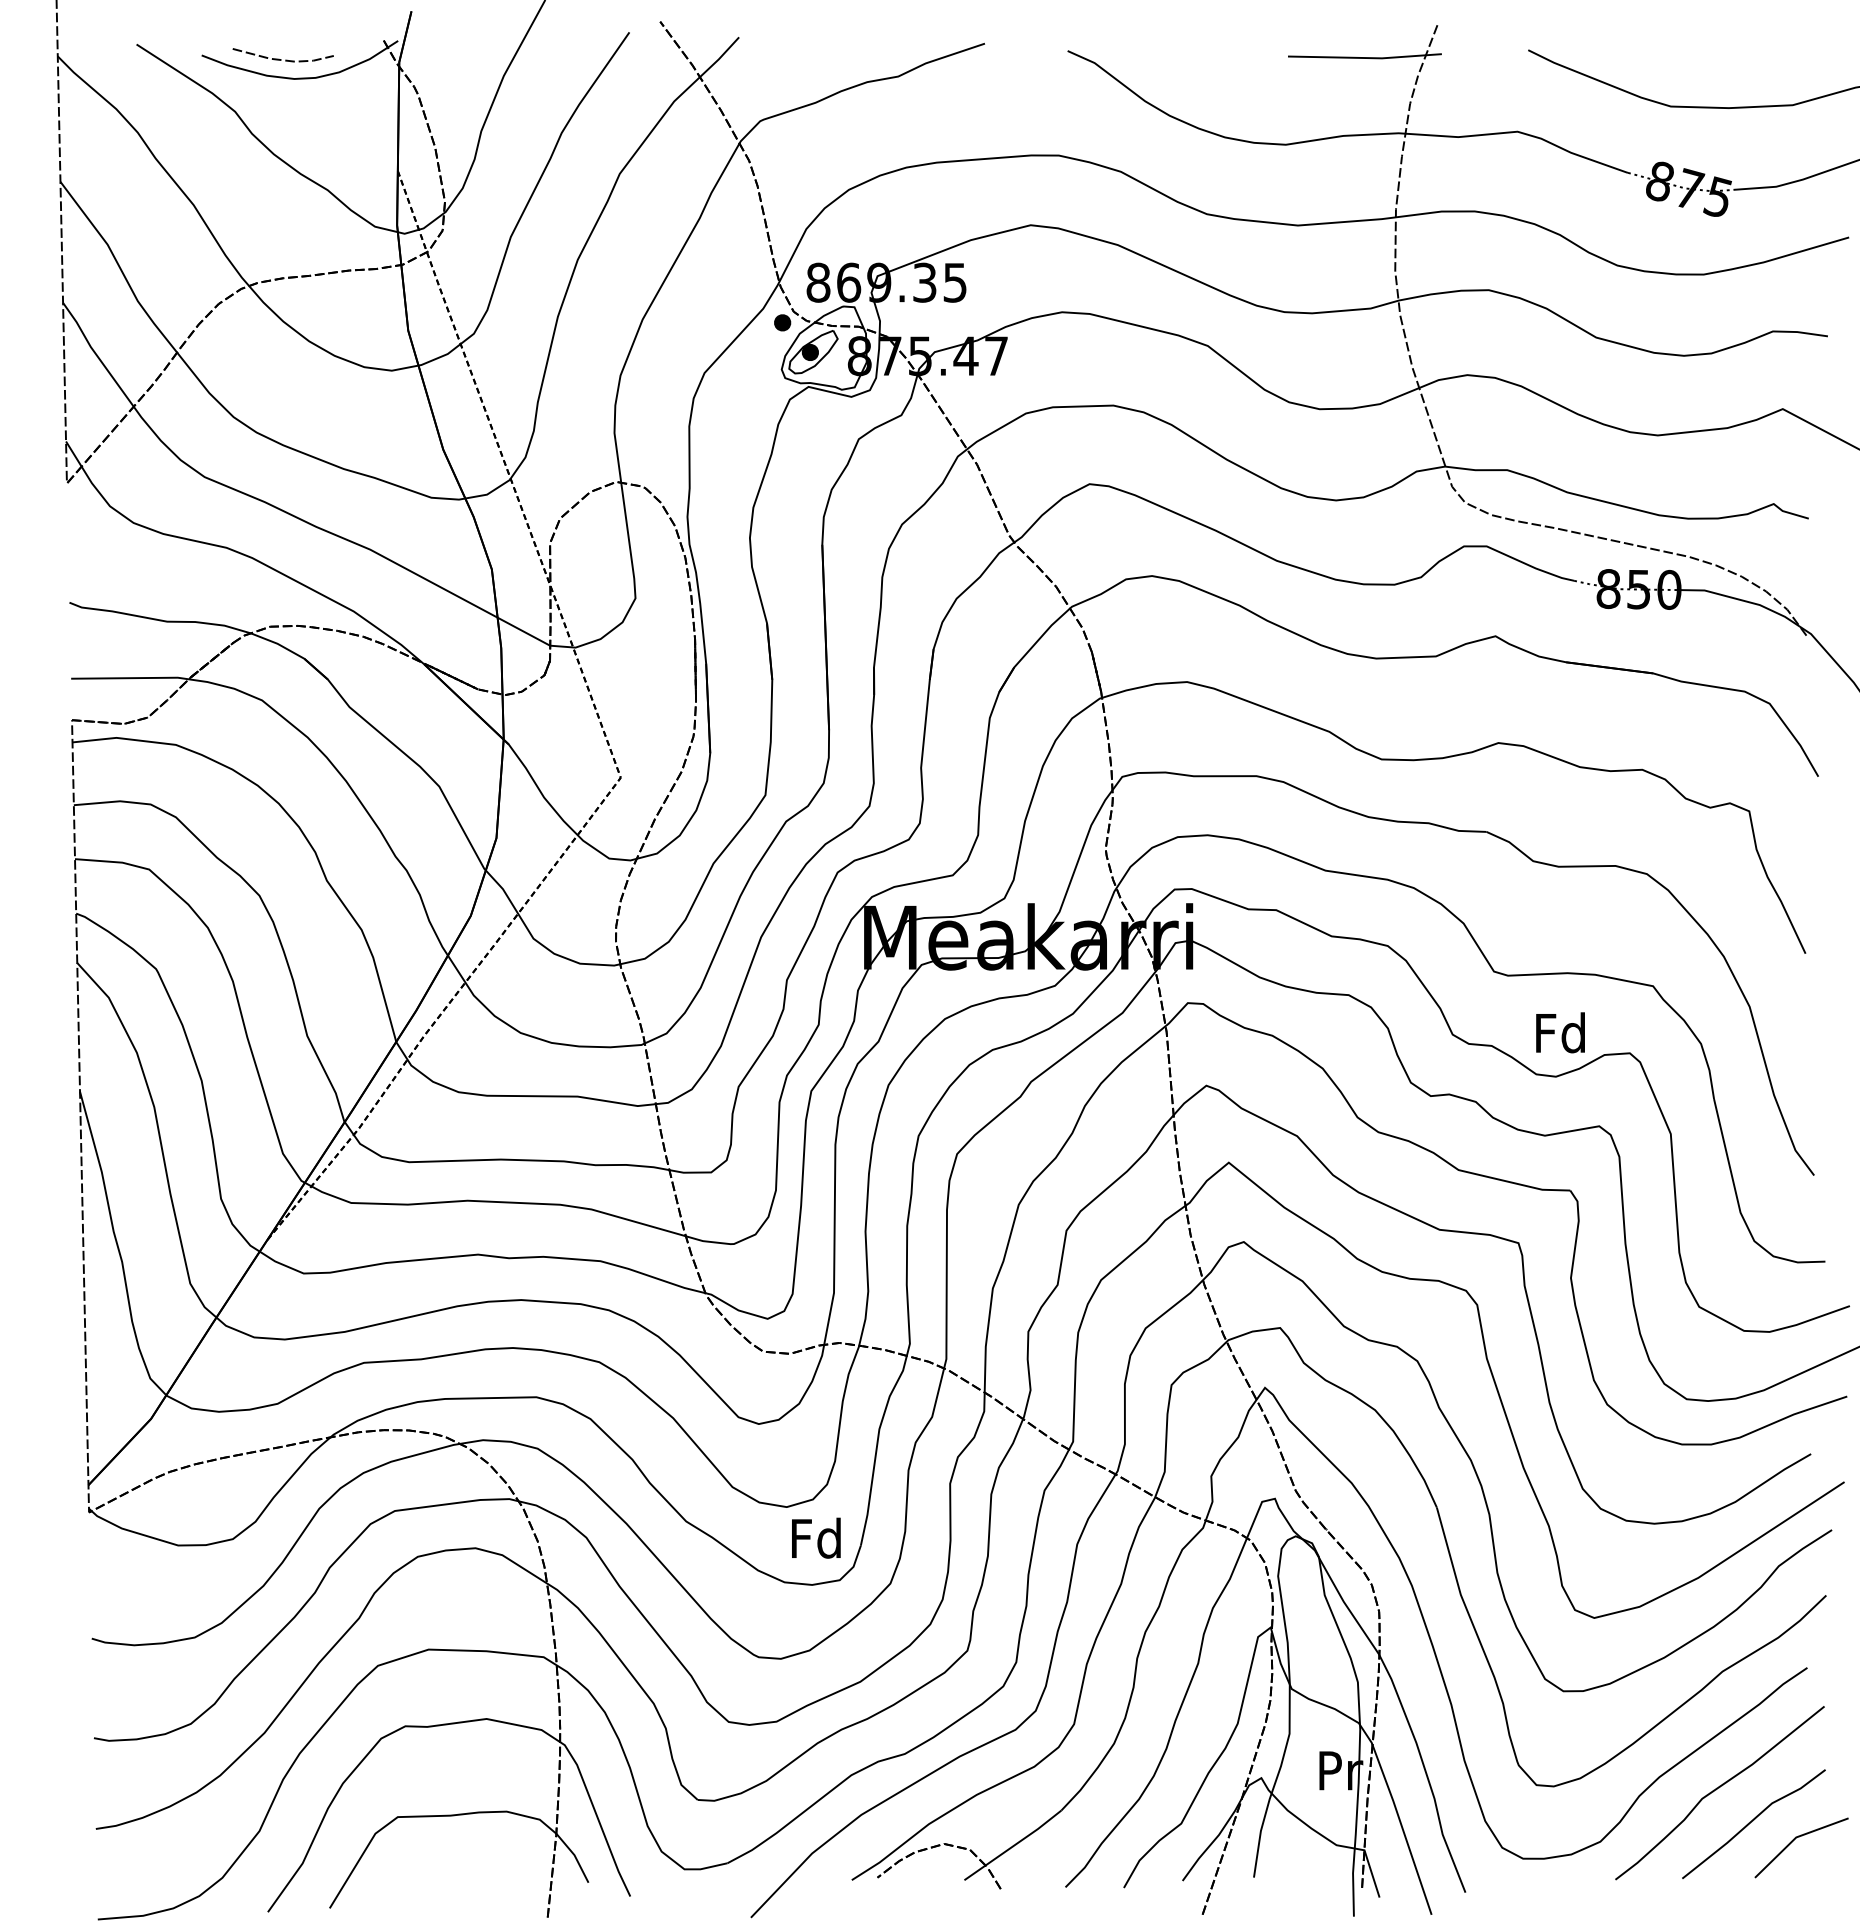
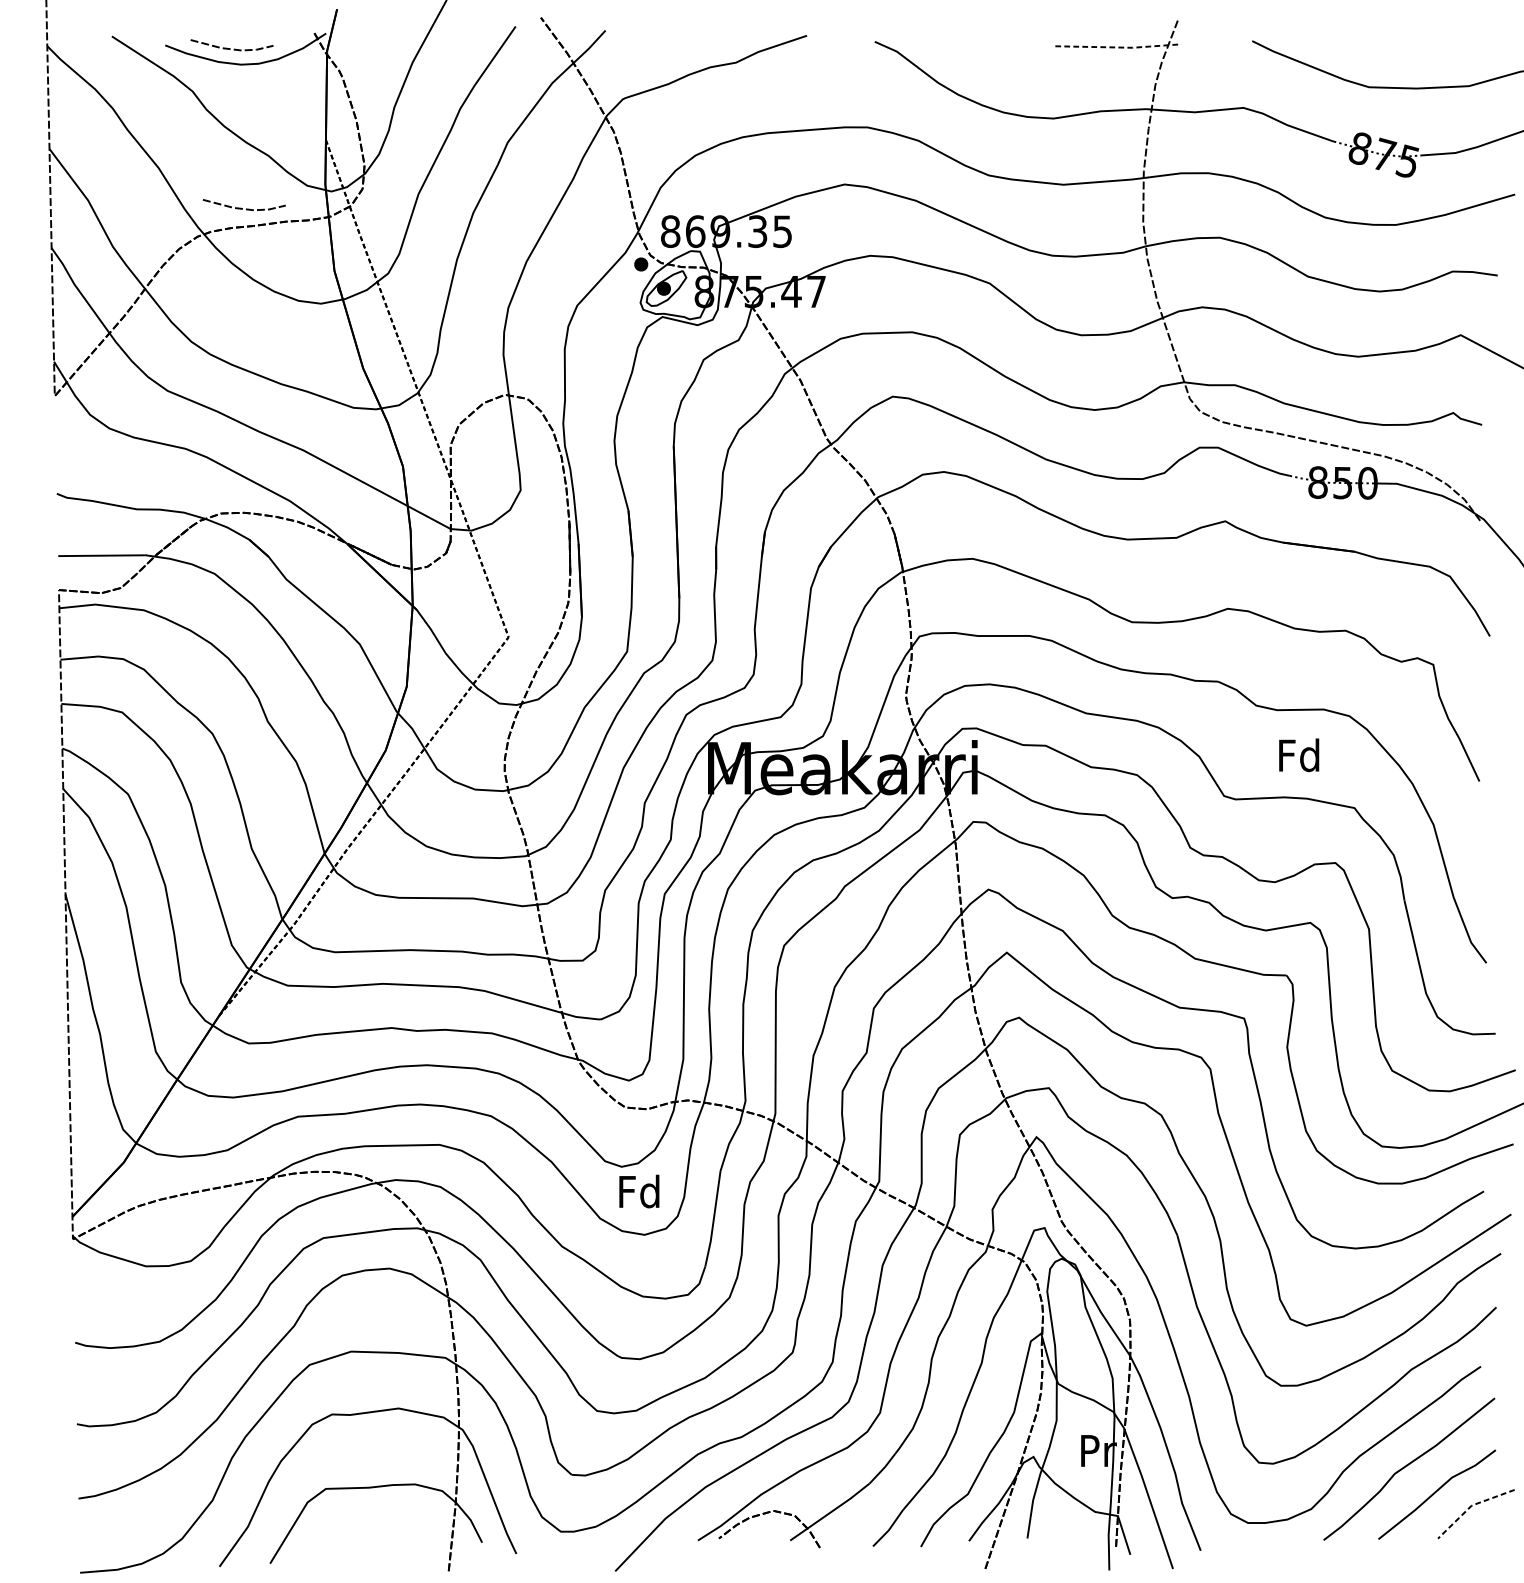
line: (1366, 58) -> (1119, 47), solid -> dashed
line: (296, 254) -> (242, 208), added
text: (1560, 1032) -> (1299, 755), moved
text: (816, 1537) -> (639, 1190), moved
line: (1795, 1838) -> (1471, 1506), solid -> dashed

